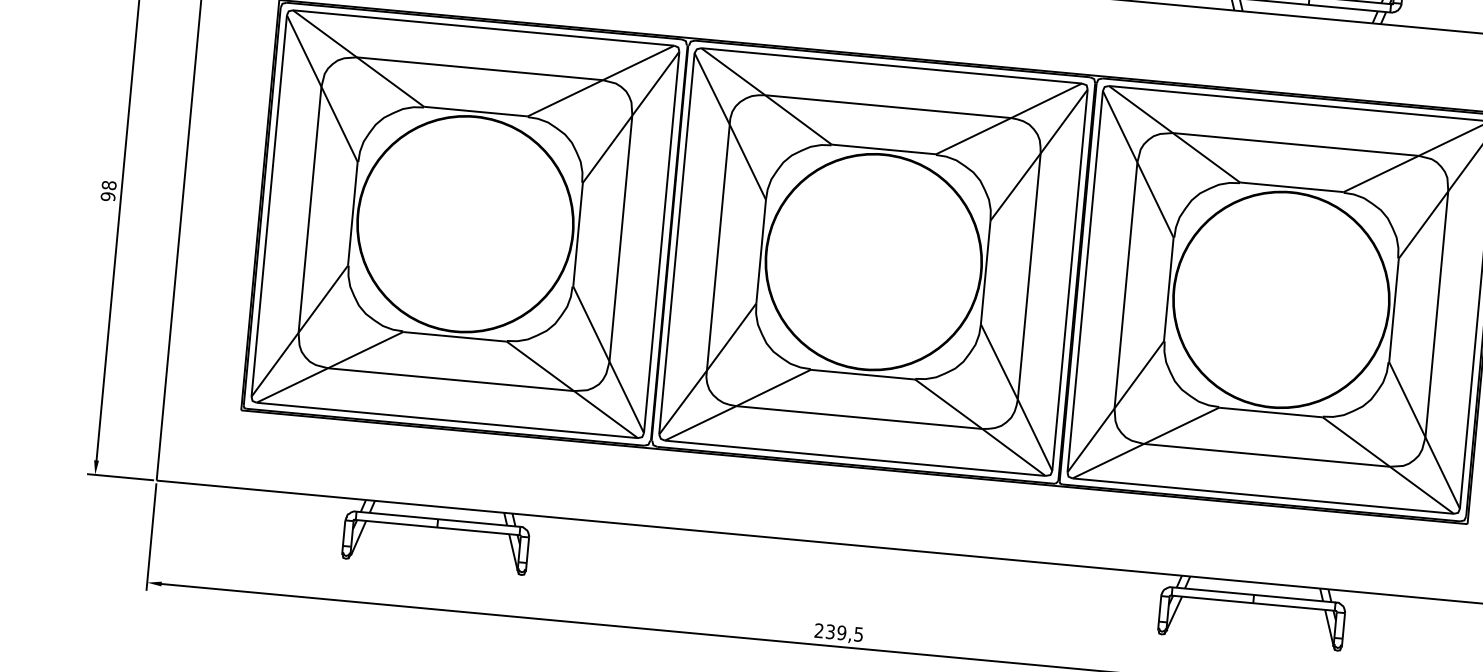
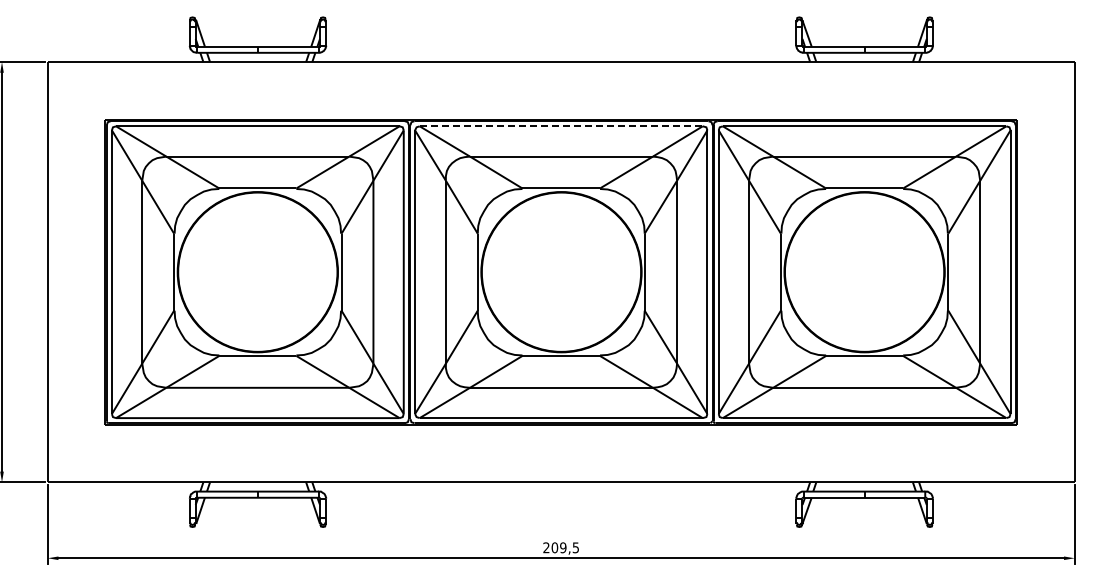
line: (891, 66) -> (561, 126), solid -> dashed
text: (830, 631) -> (554, 547), 239,5 -> 209,5

